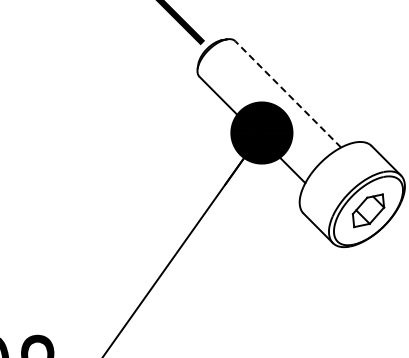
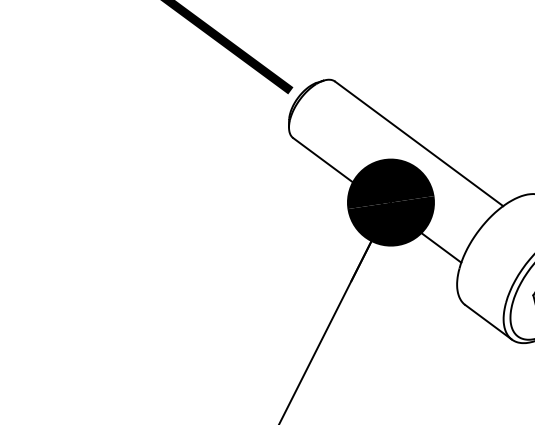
line: (288, 94) -> (419, 143), dashed -> solid

